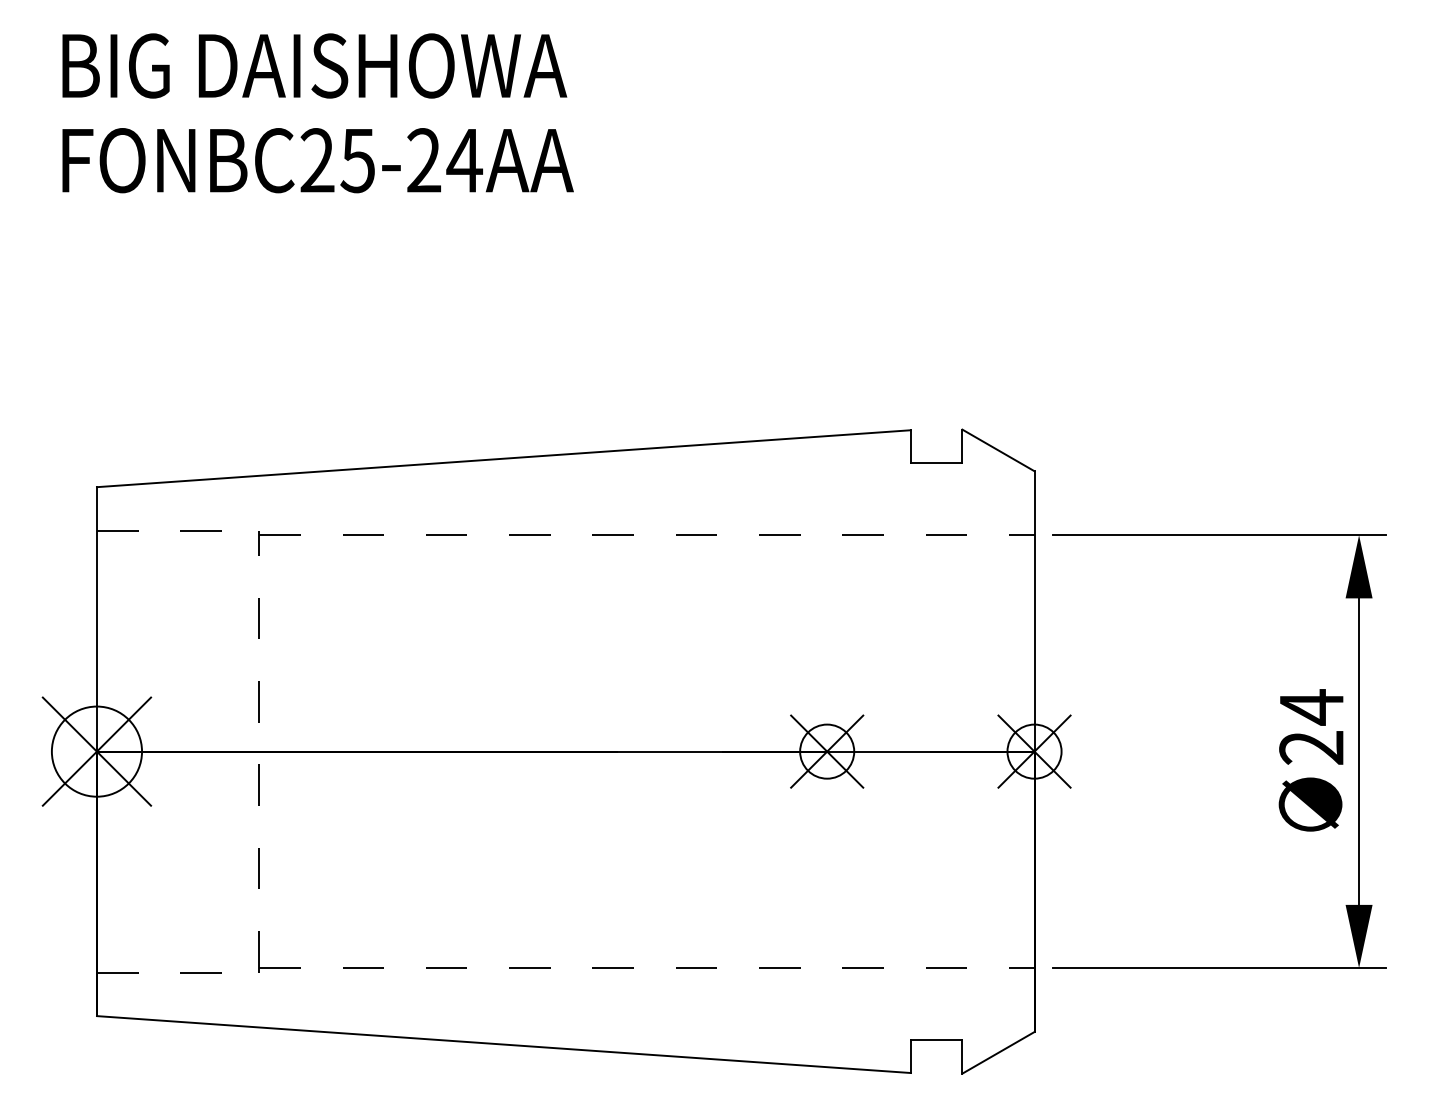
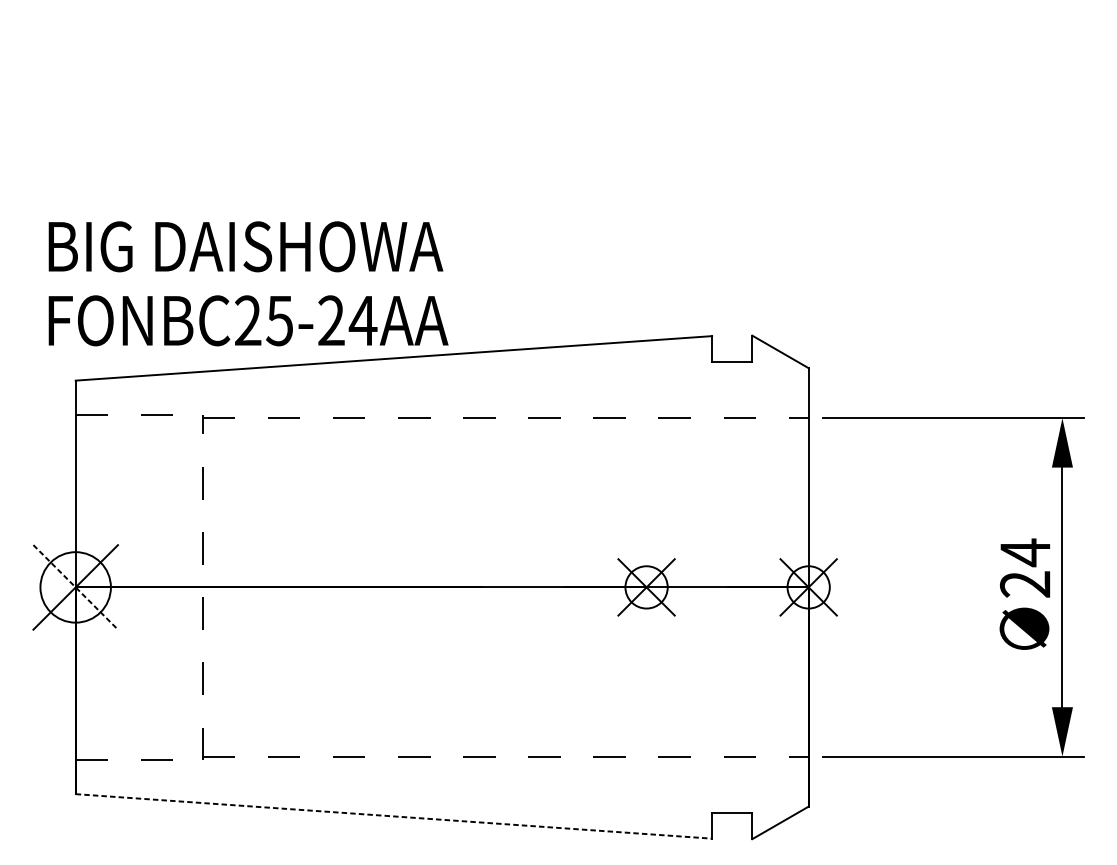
text: (317, 113) -> (248, 283), moved
line: (97, 751) -> (76, 587), solid -> dashed
line: (504, 1044) -> (394, 816), solid -> dashed

